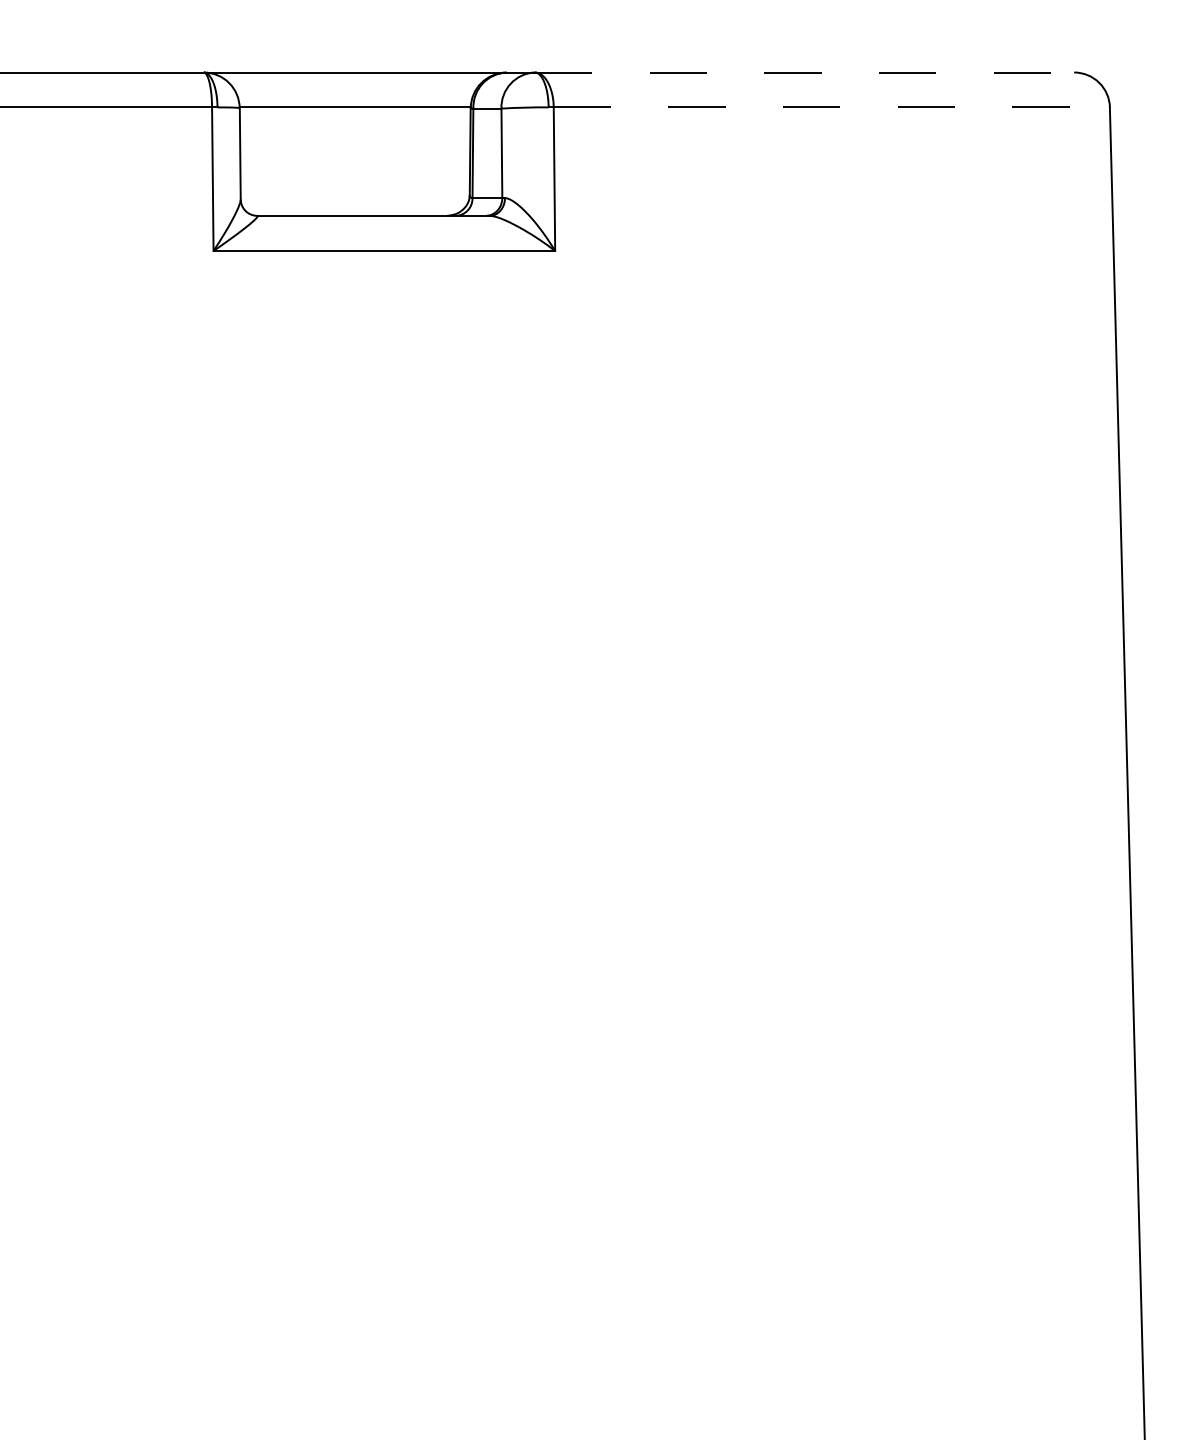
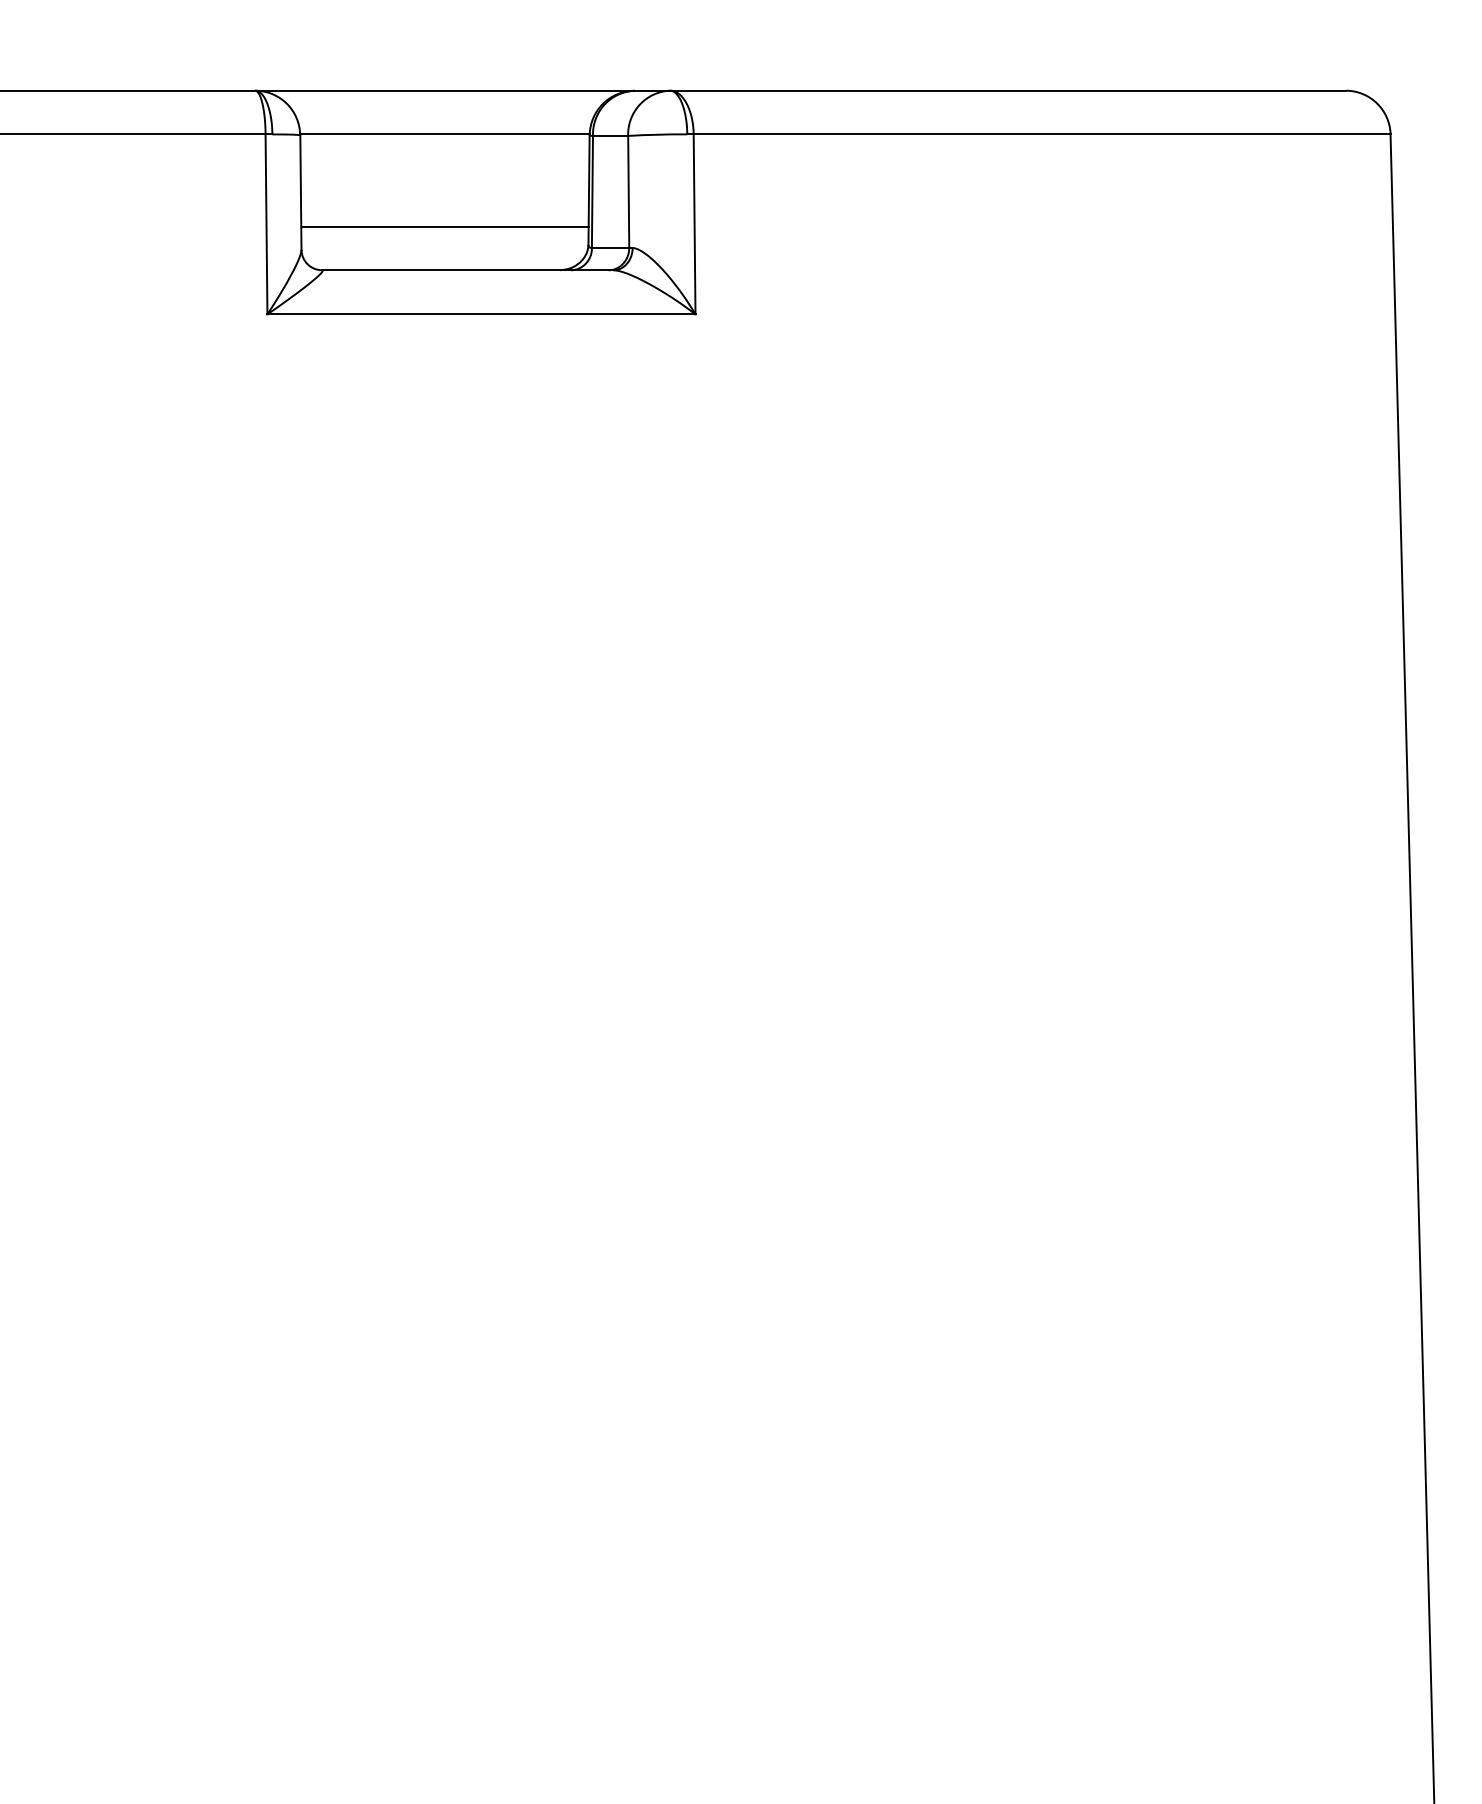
line: (804, 72) -> (1007, 90), dashed -> solid
line: (832, 107) -> (1042, 134), dashed -> solid
line: (355, 180) -> (445, 226), added

